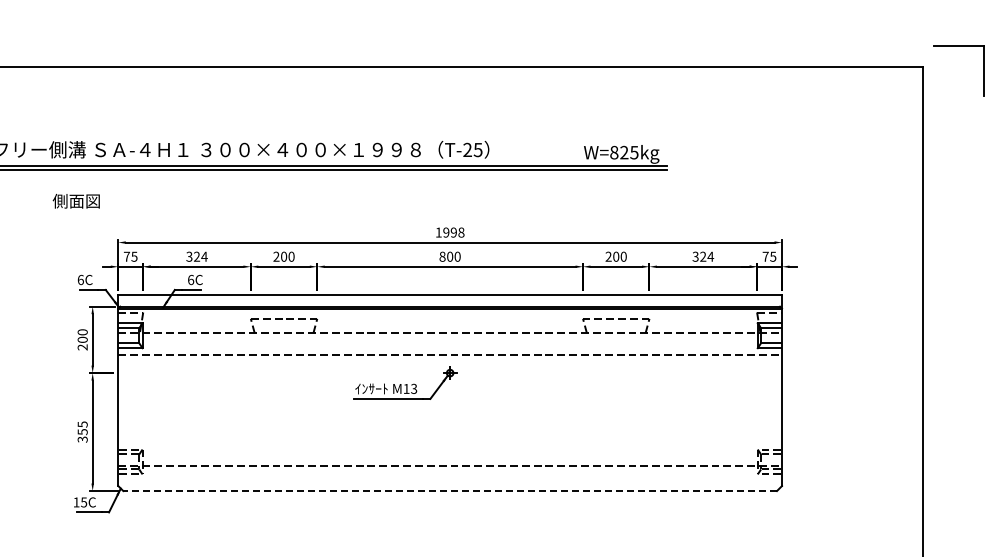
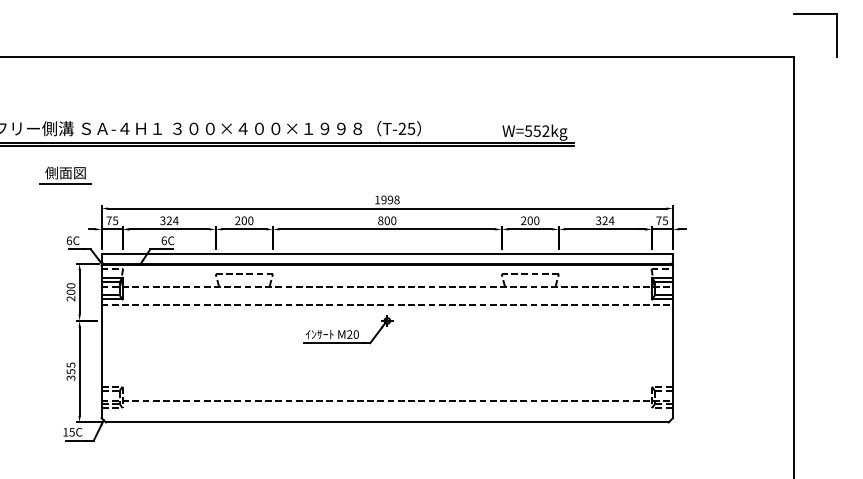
part: (958, 46) -> (815, 14), moved
text: (624, 152) -> (537, 131), W=825kg -> W=552kg
line: (76, 214) -> (65, 184), added
text: (410, 388) -> (353, 334), M13 -> M20
line: (450, 491) -> (387, 422), dashed -> solid

